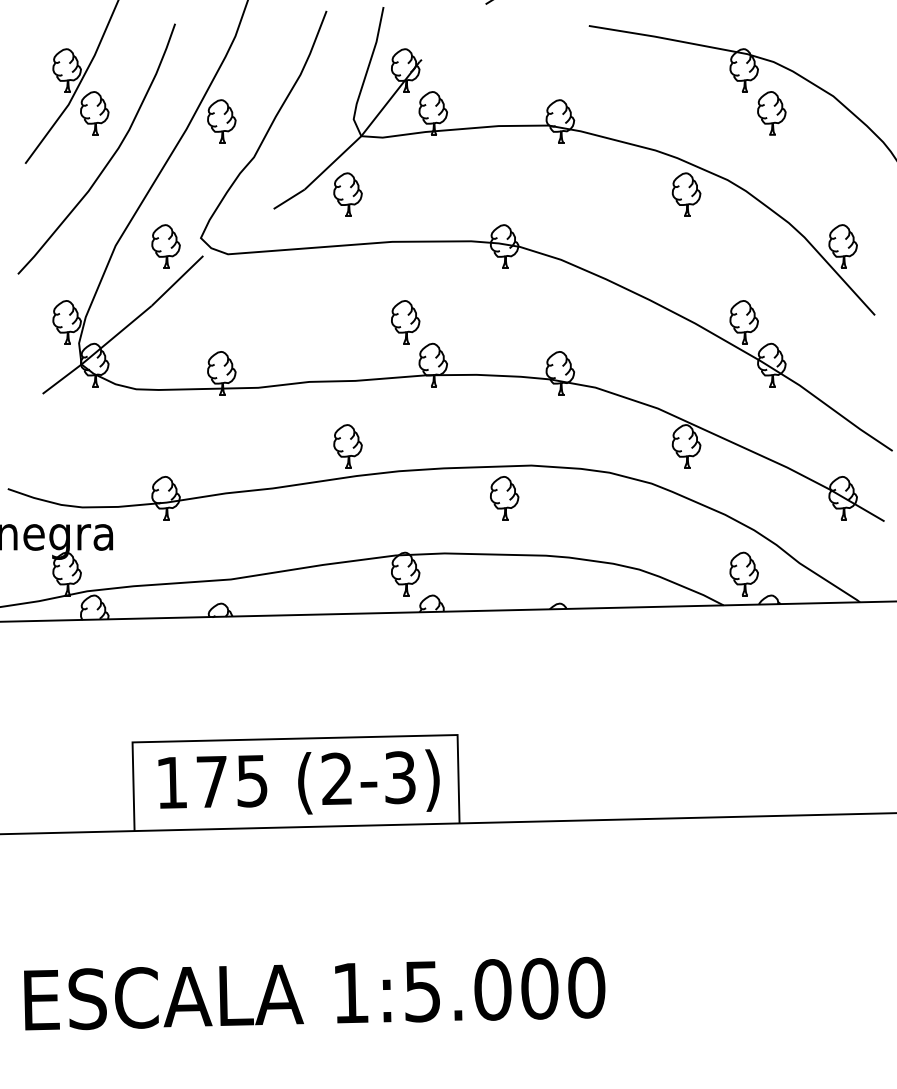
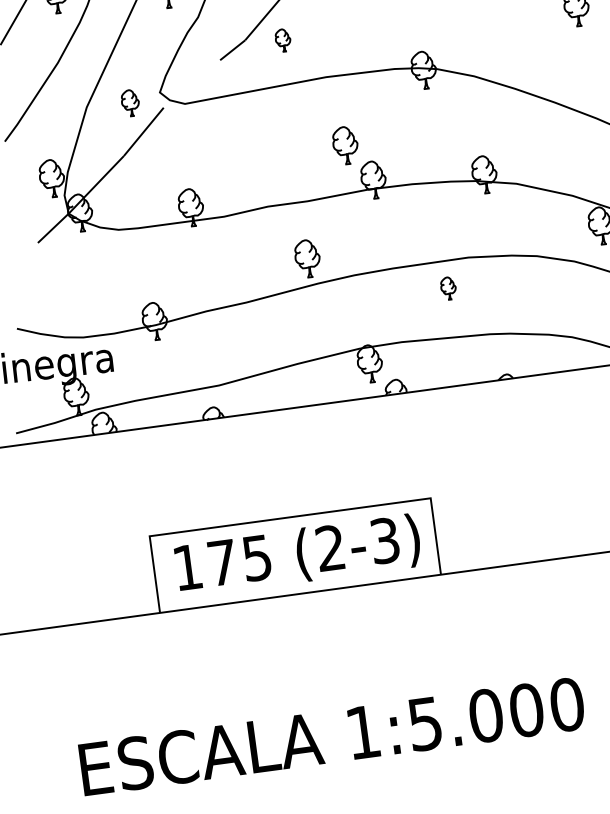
part: (347, 194) -> (282, 40), size x0.6
part: (165, 246) -> (130, 103), size x0.7
part: (504, 498) -> (448, 288), size x0.6

